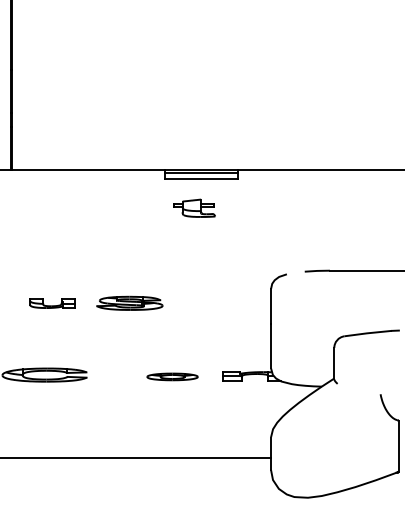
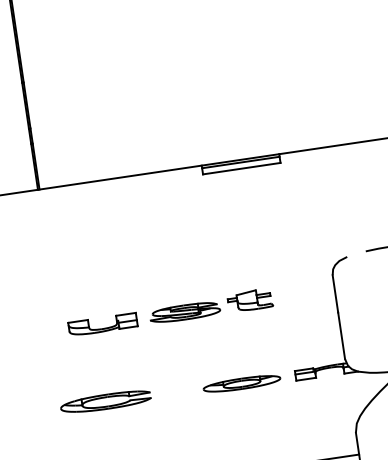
part: (194, 207) -> (250, 299), moved
part: (51, 303) -> (101, 324), size x1.43
part: (172, 376) -> (241, 383), size x1.43

